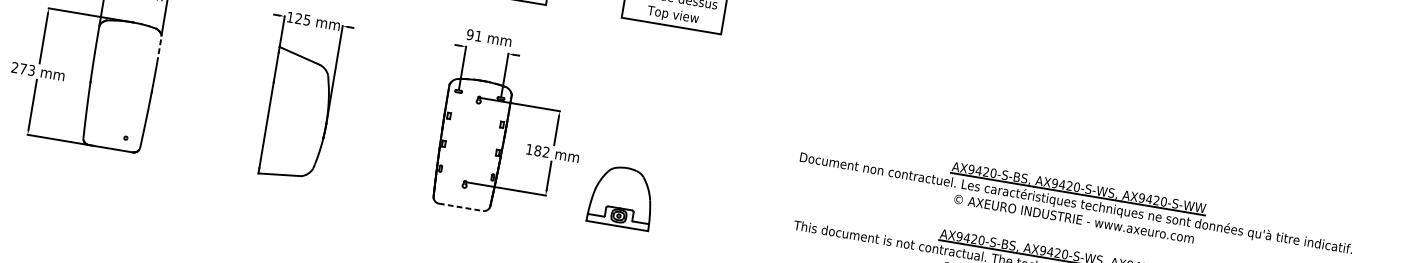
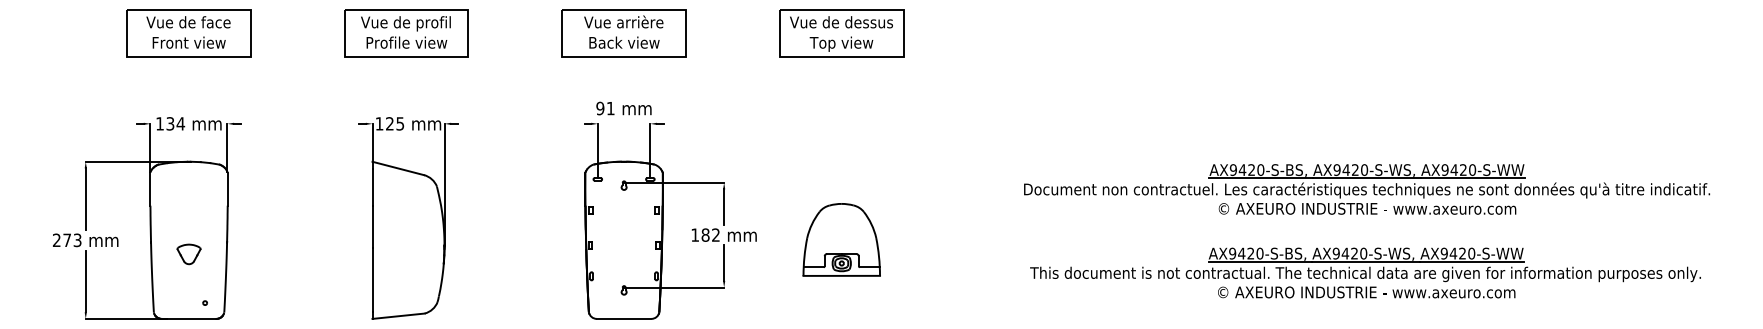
line: (159, 49) -> (227, 189), dashed -> solid
part: (119, 96) -> (188, 254), added
part: (621, 196) -> (841, 239), moved
line: (461, 207) -> (624, 318), dashed -> solid

